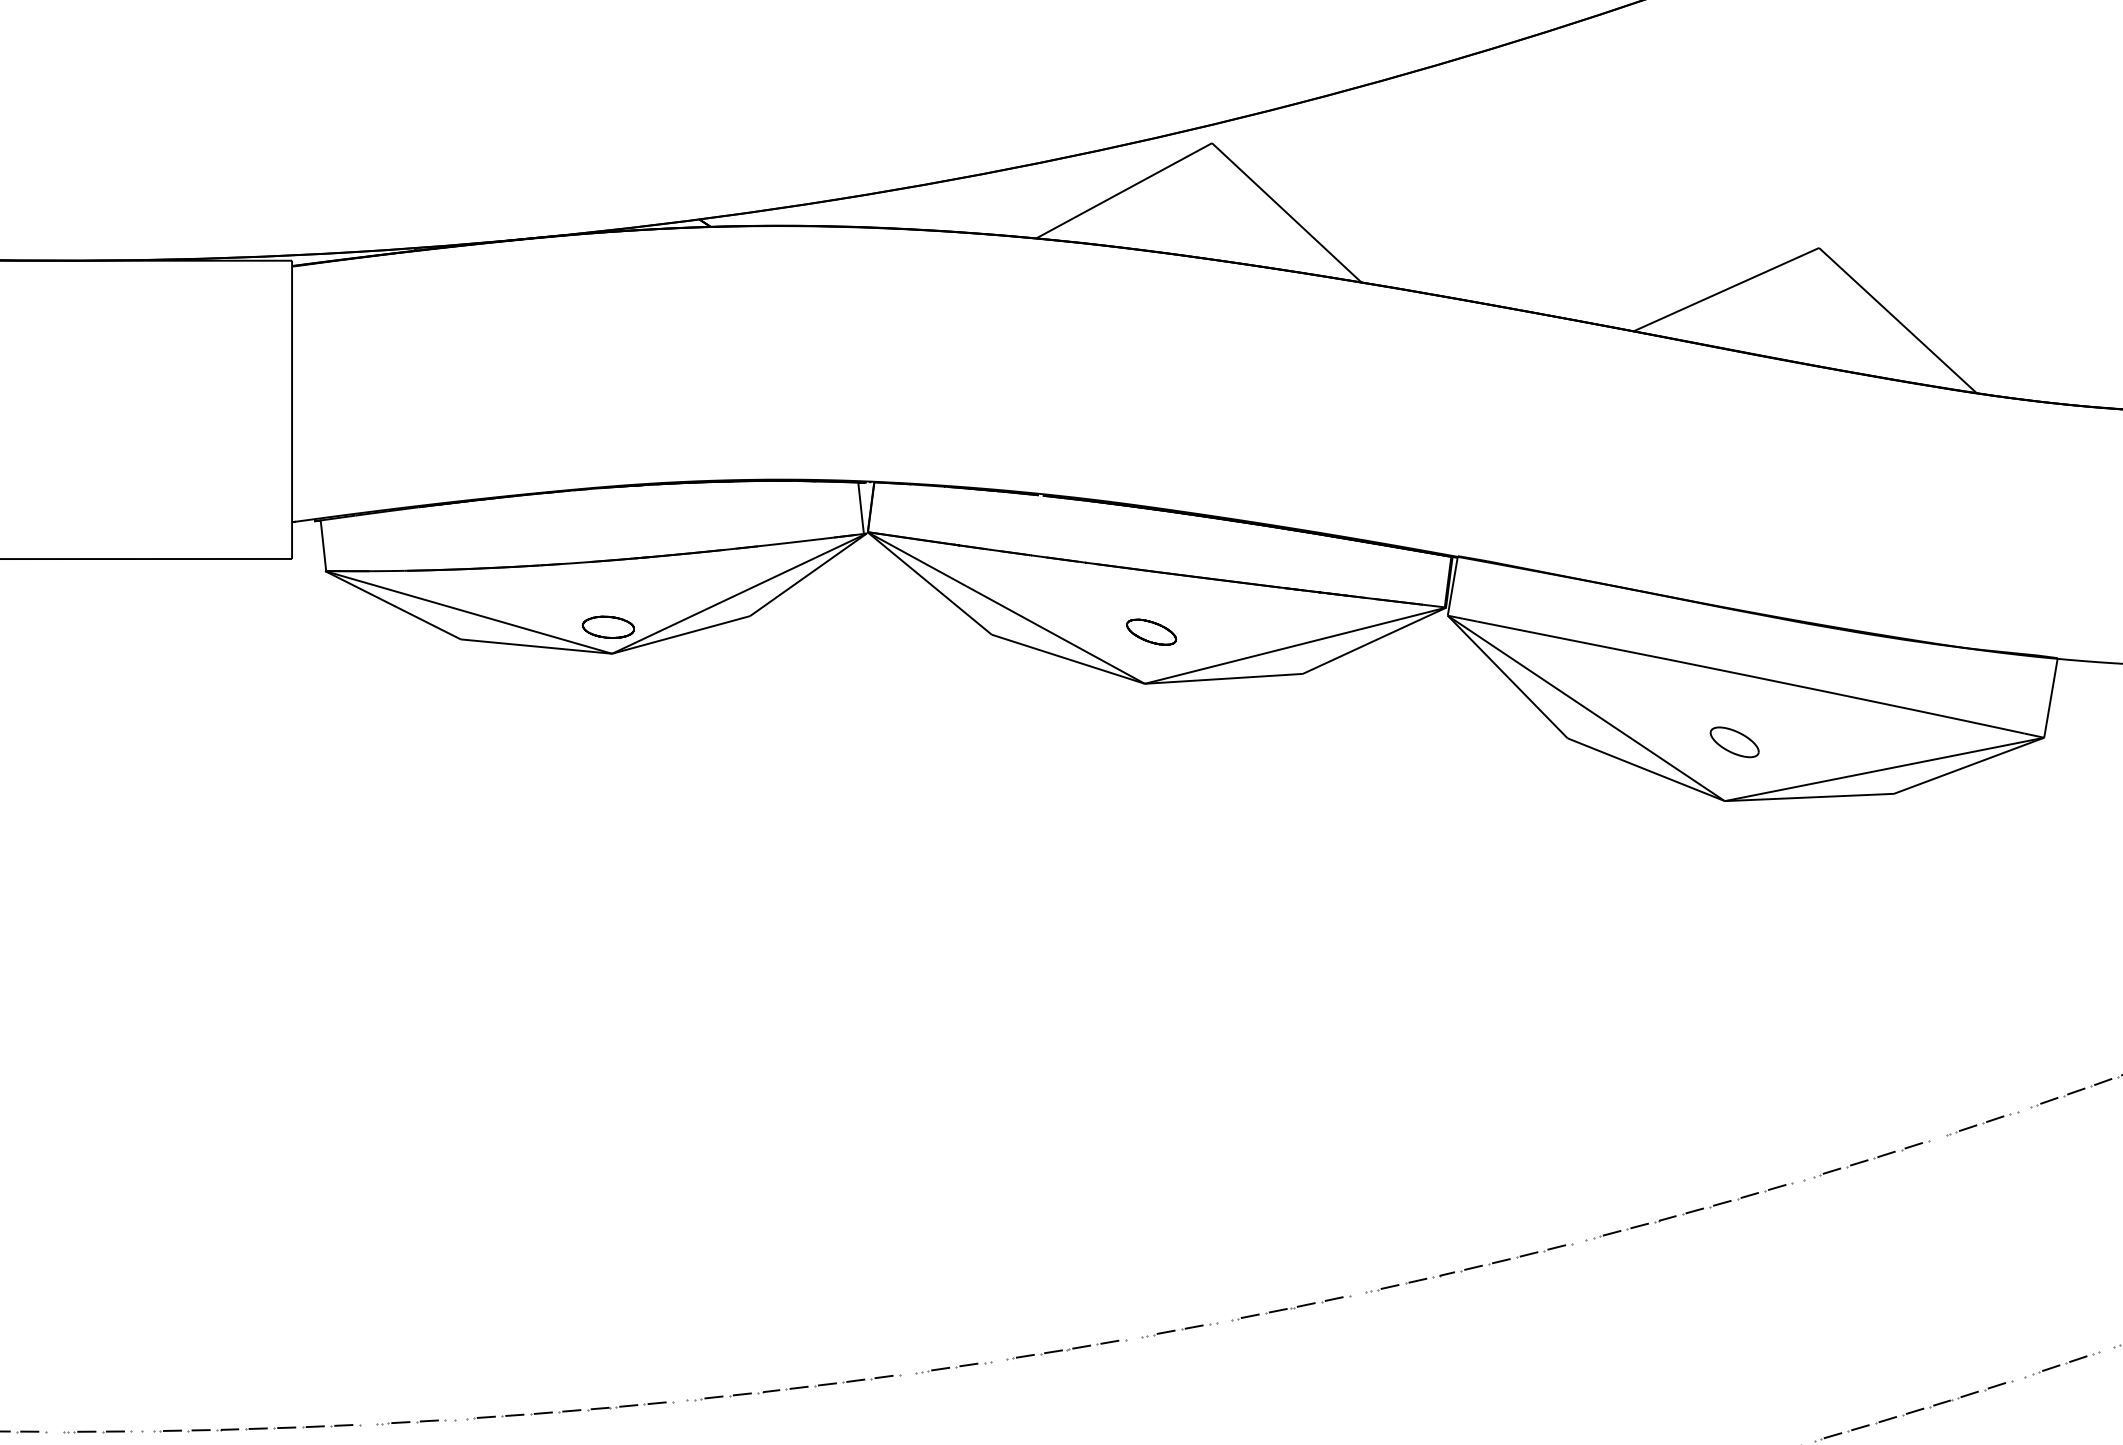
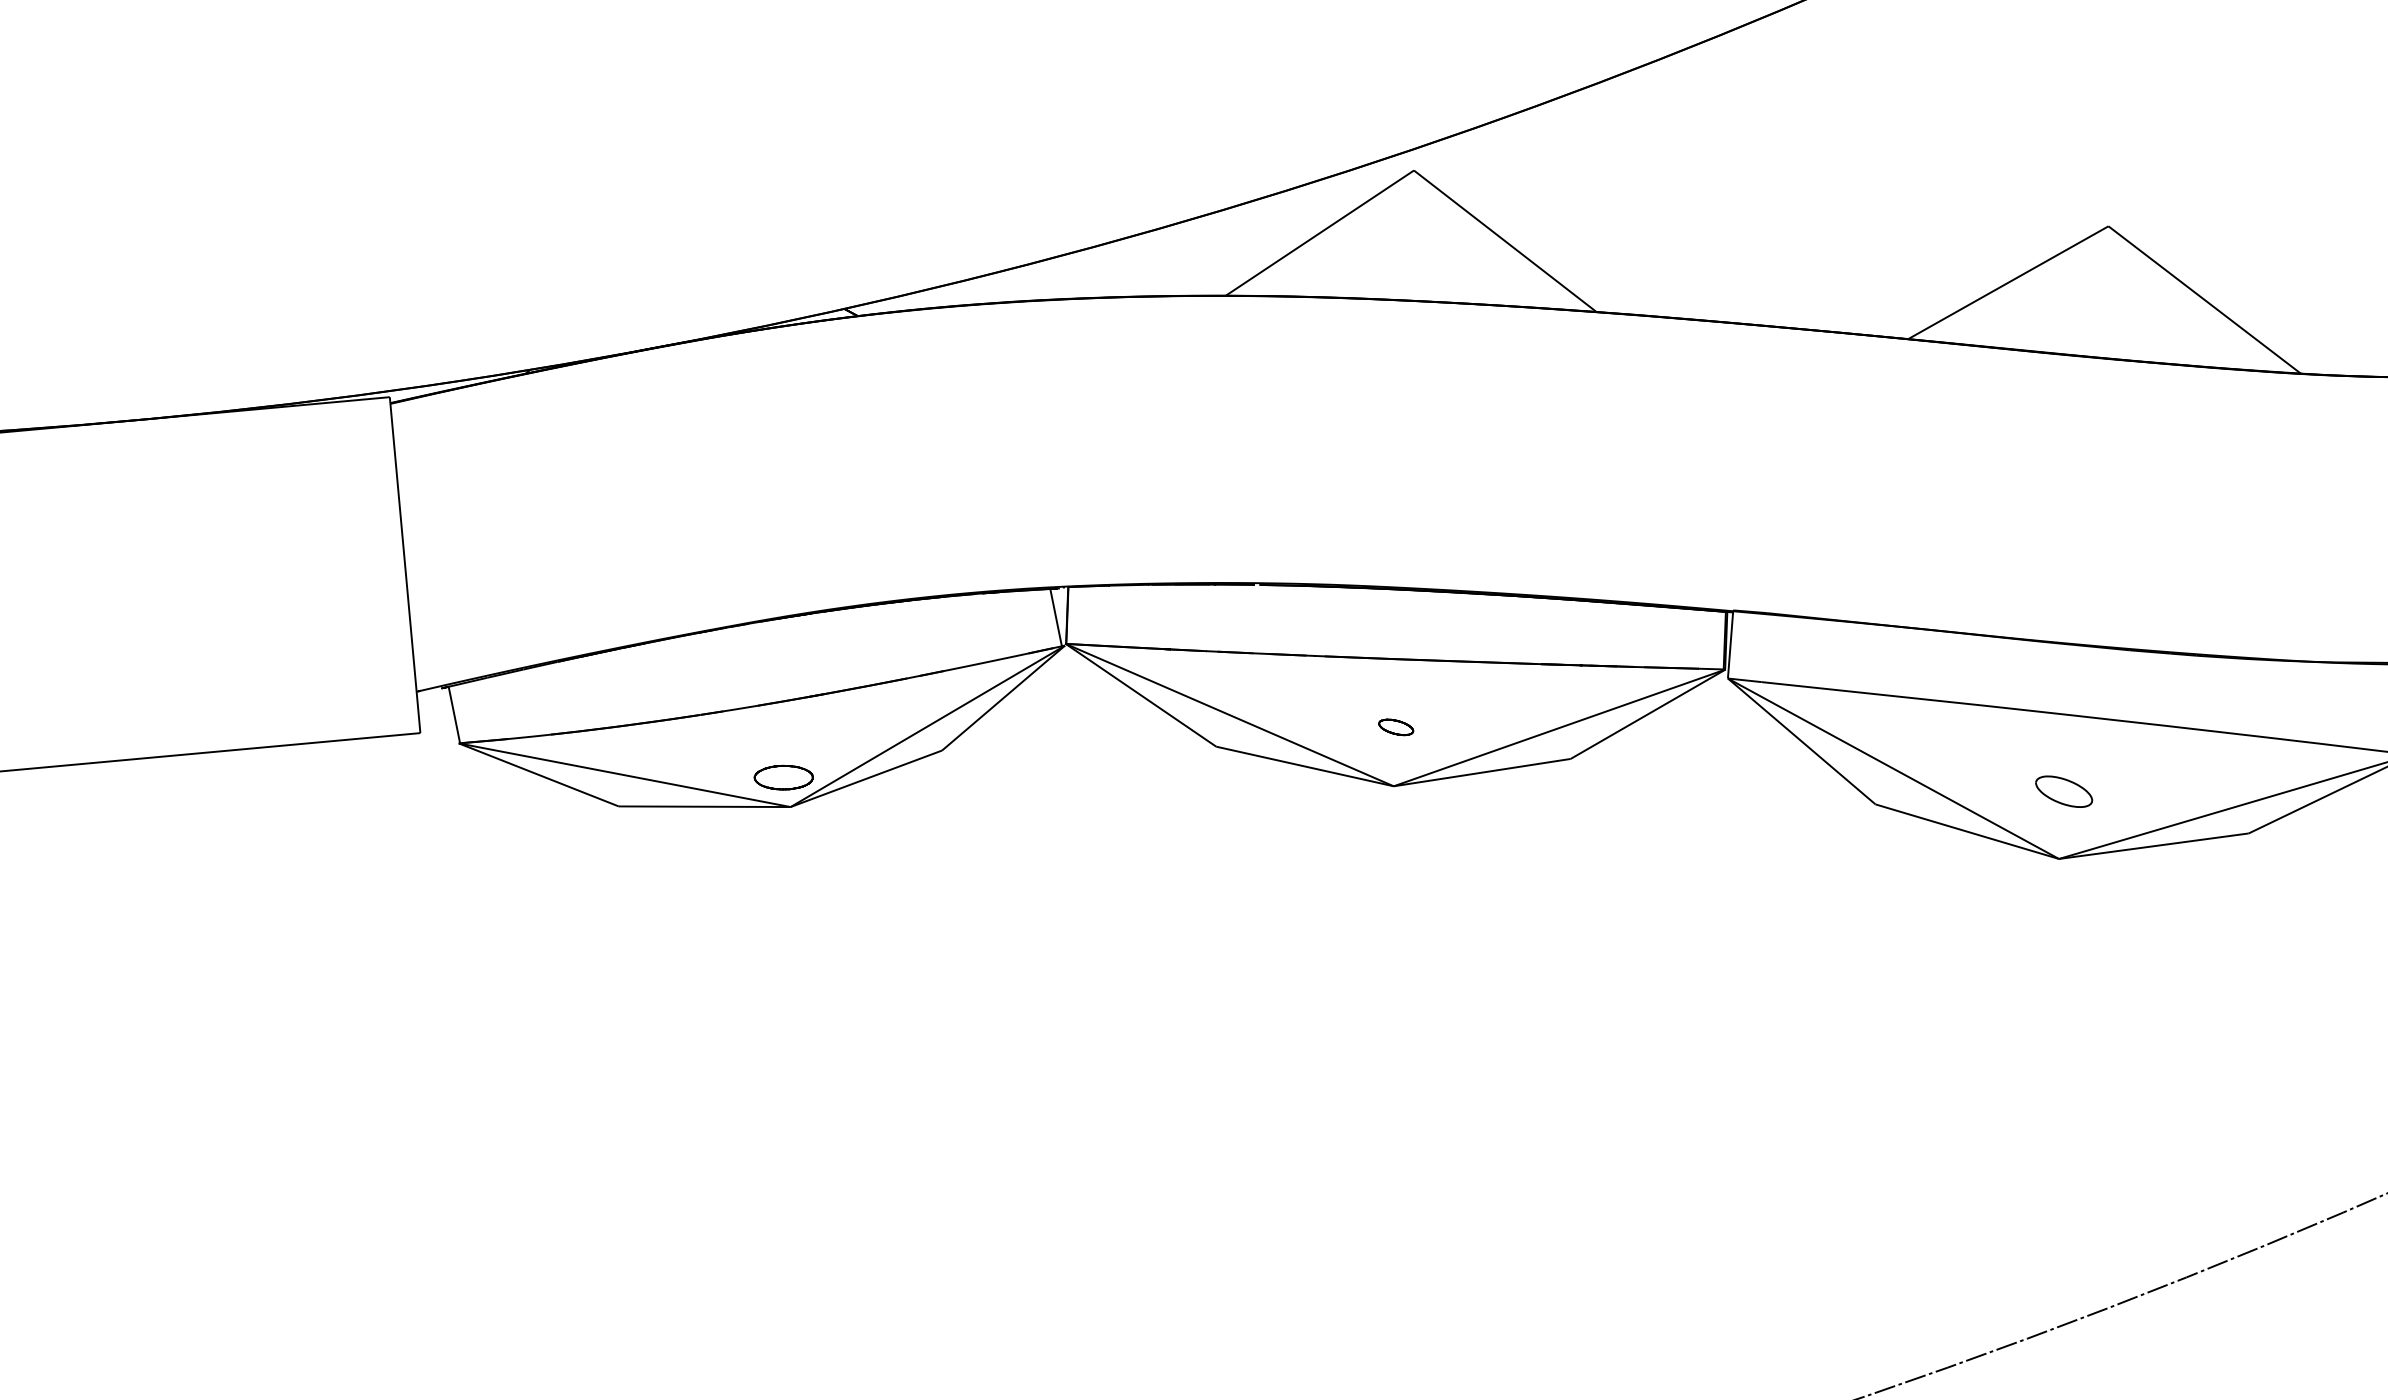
part: (1151, 631) -> (1395, 726), size x0.6

